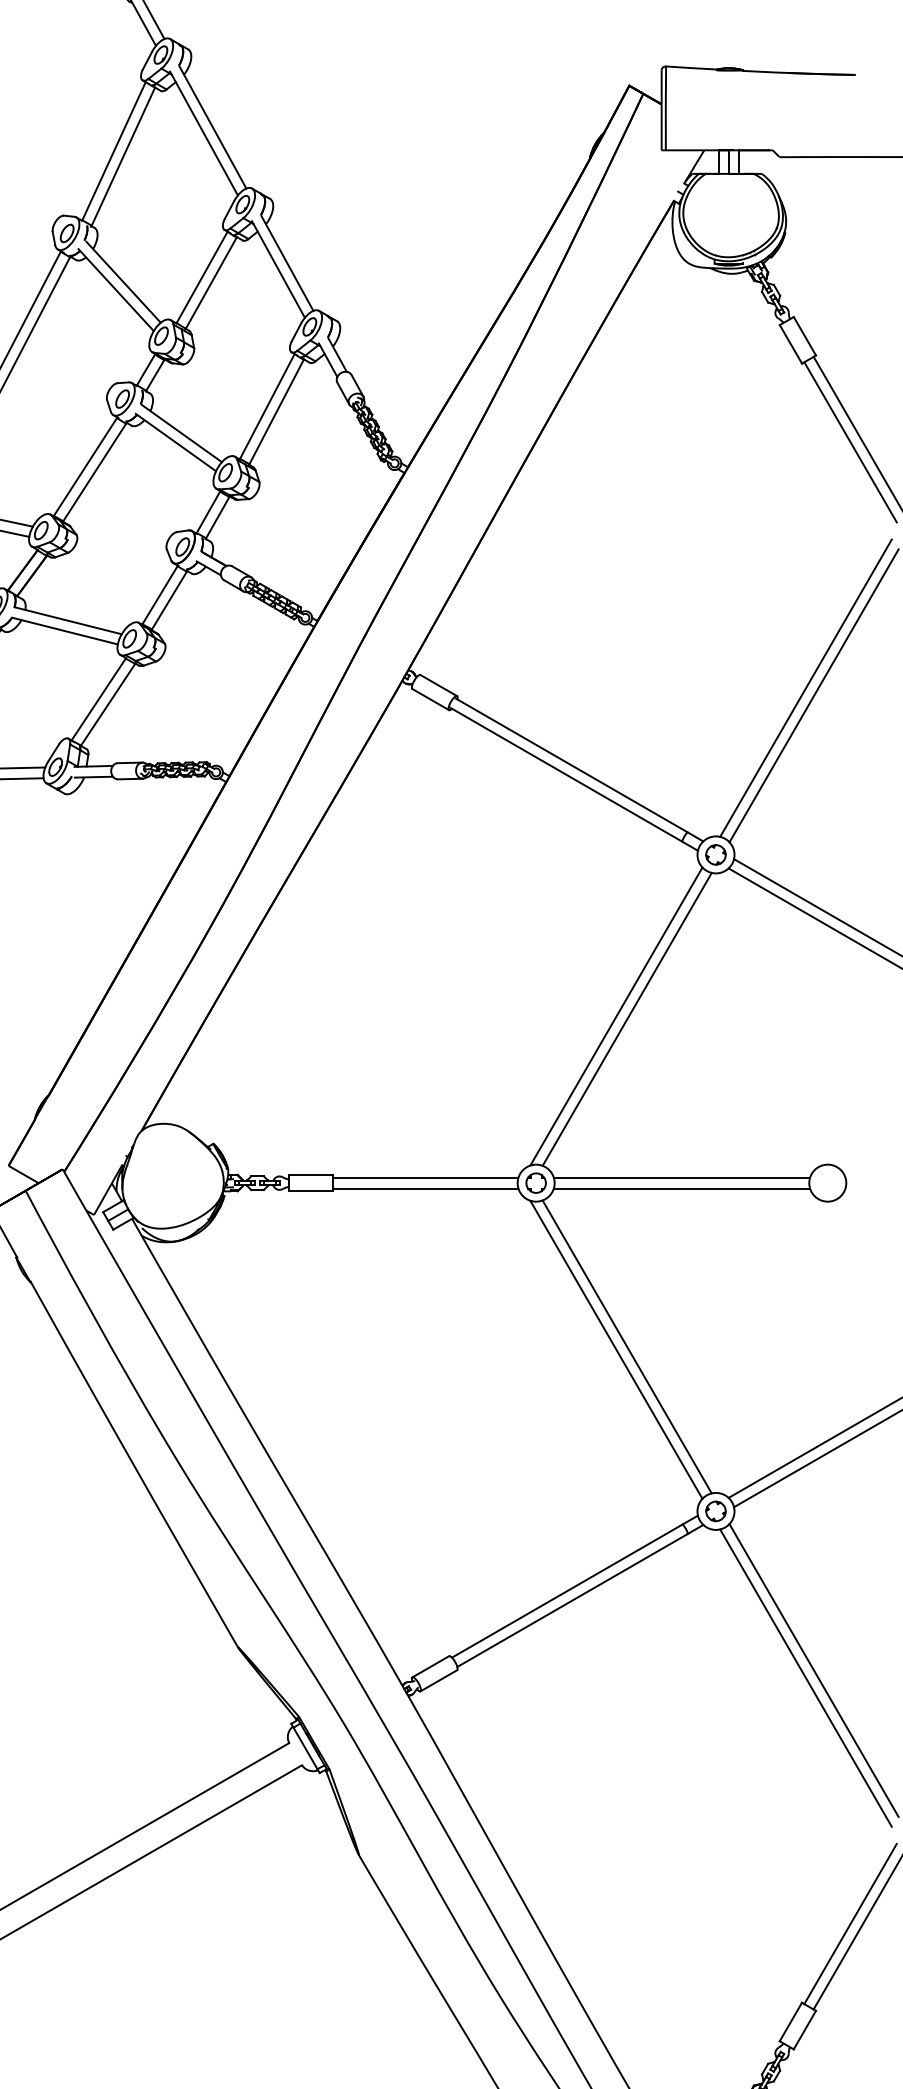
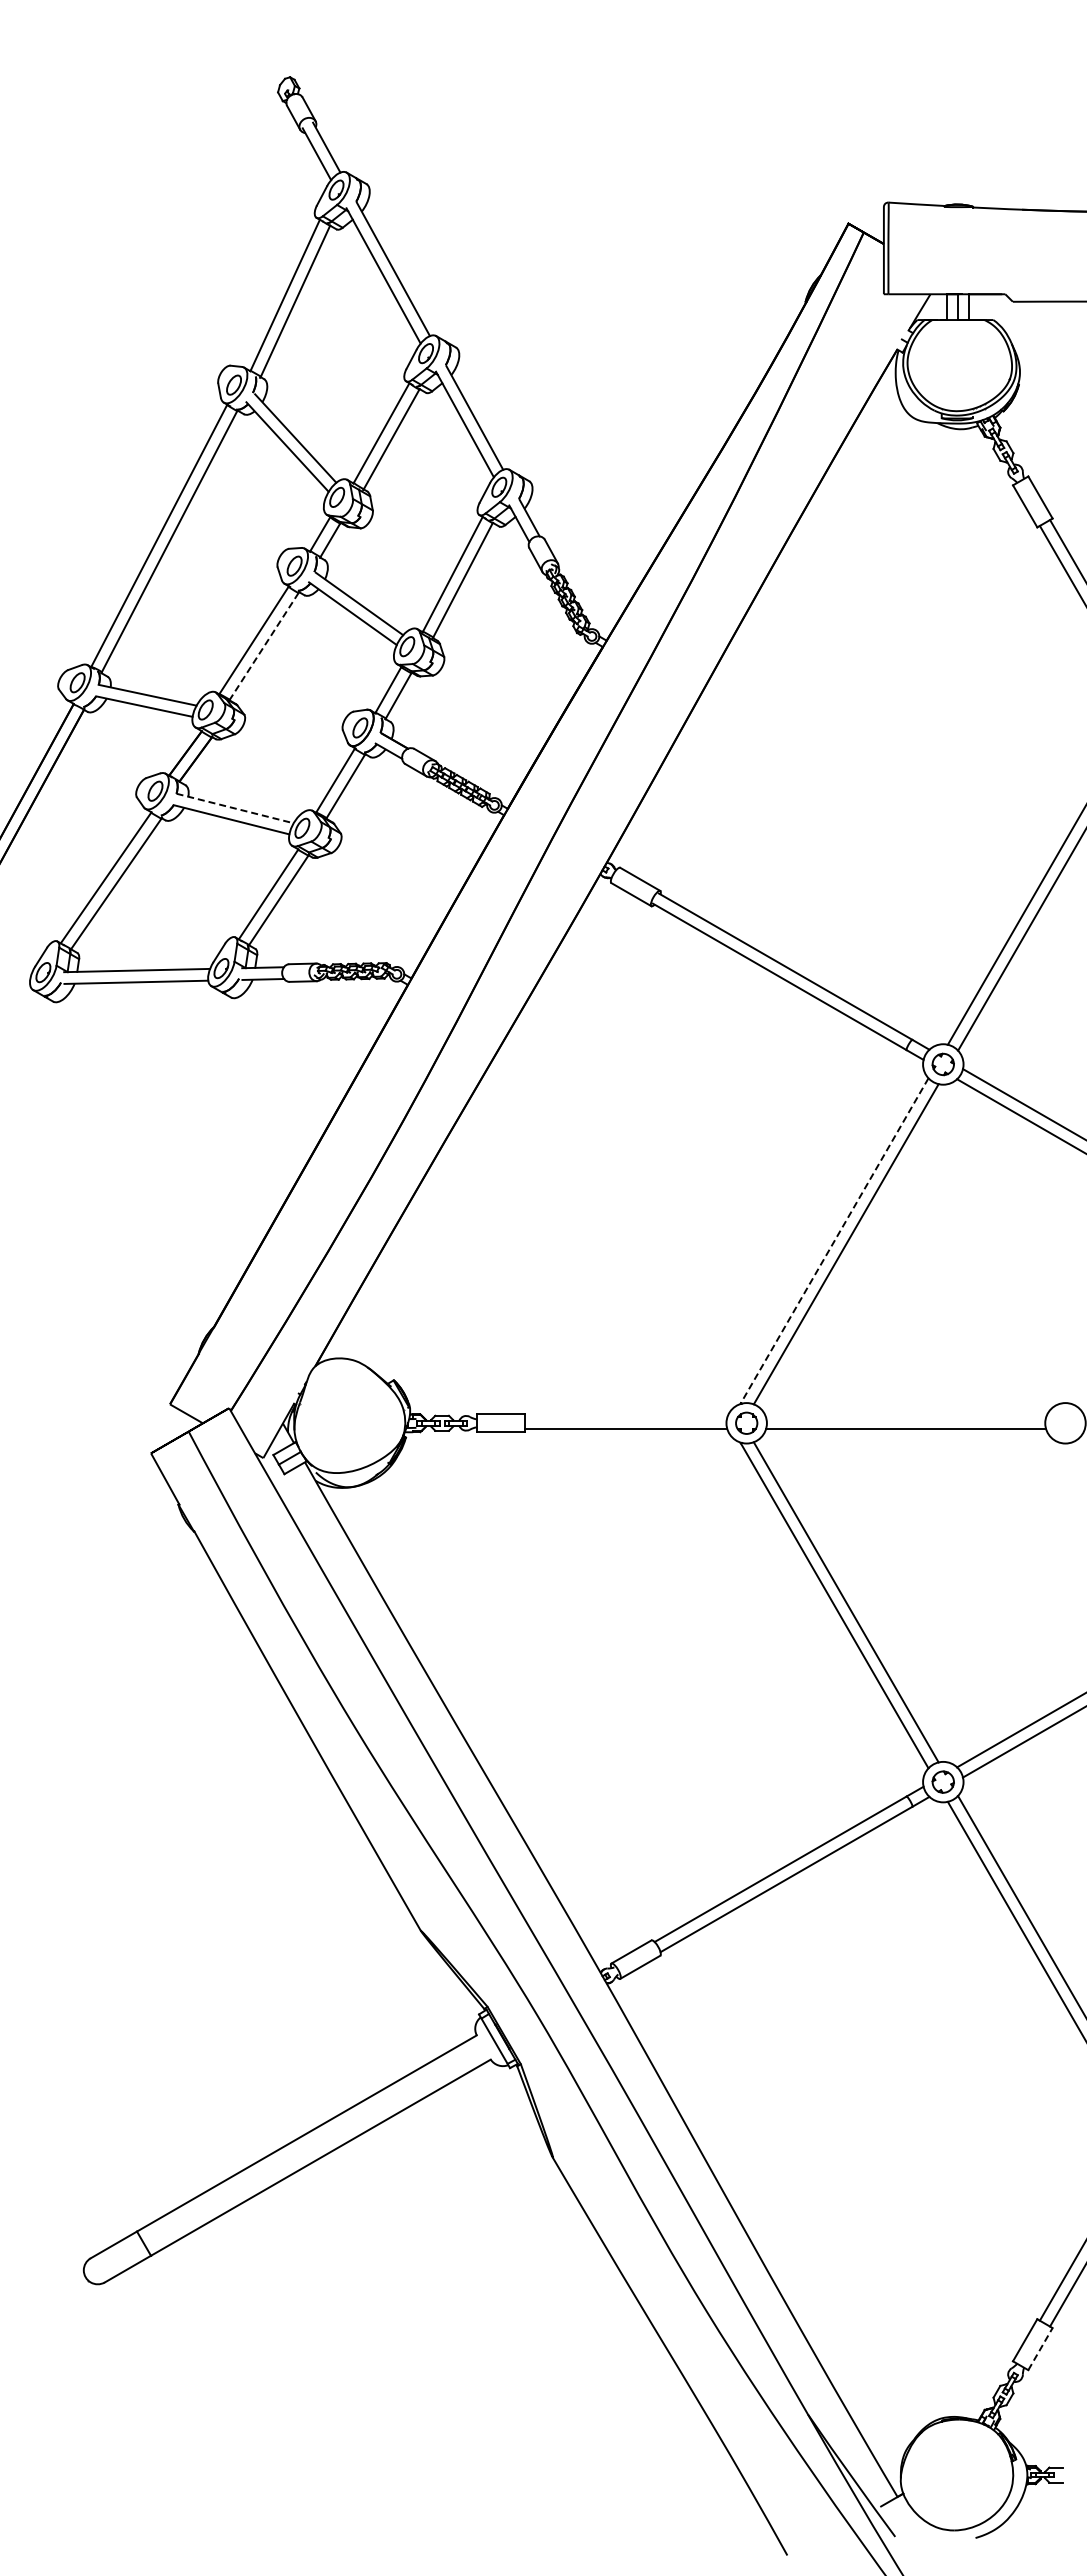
line: (95, 472) -> (264, 646), solid -> dashed
line: (68, 620) -> (235, 808), solid -> dashed
line: (616, 1015) -> (834, 1240), solid -> dashed
line: (426, 1177) -> (626, 1417), removed
line: (682, 1177) -> (906, 1417), removed
line: (804, 2029) -> (1040, 2348), solid -> dashed

